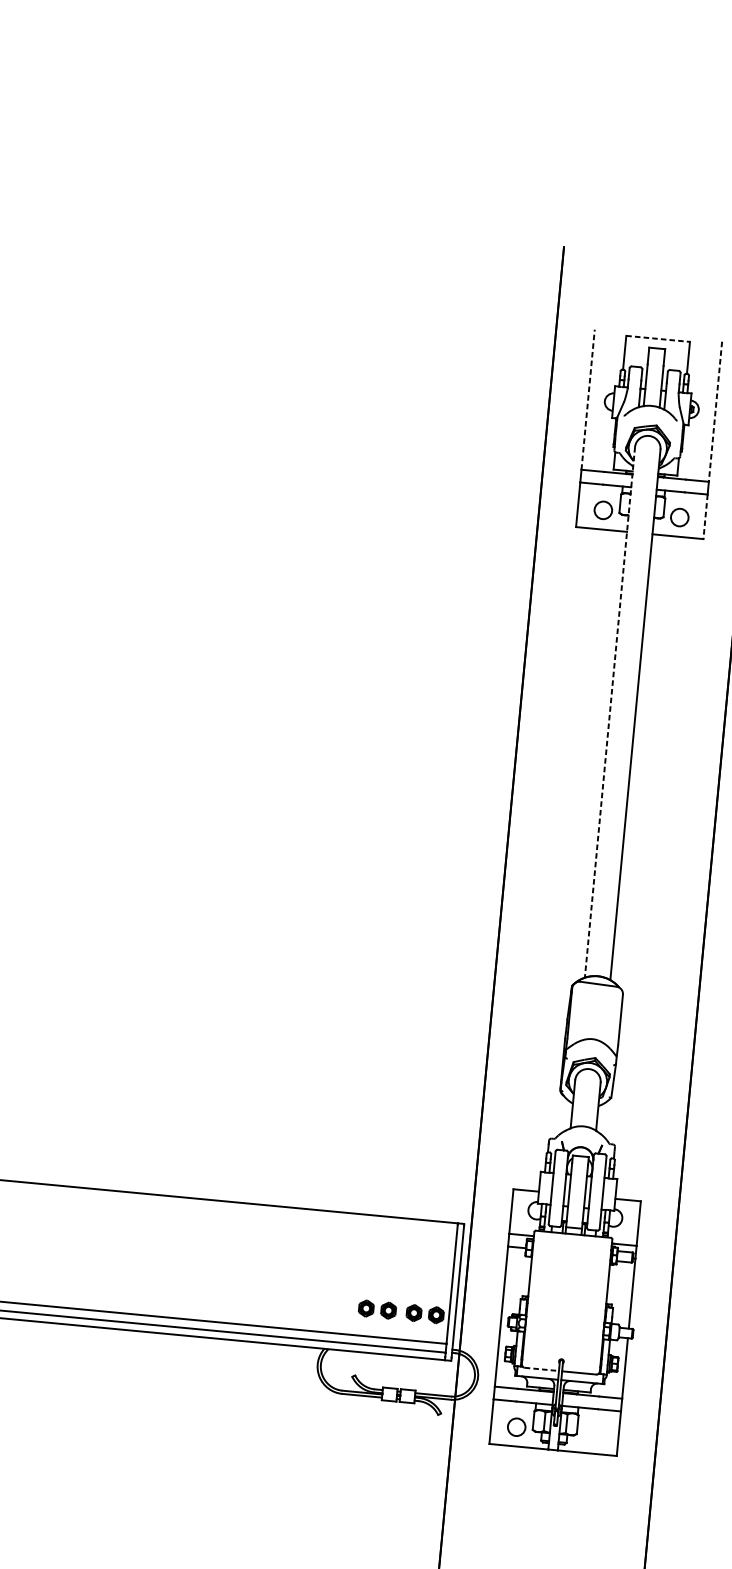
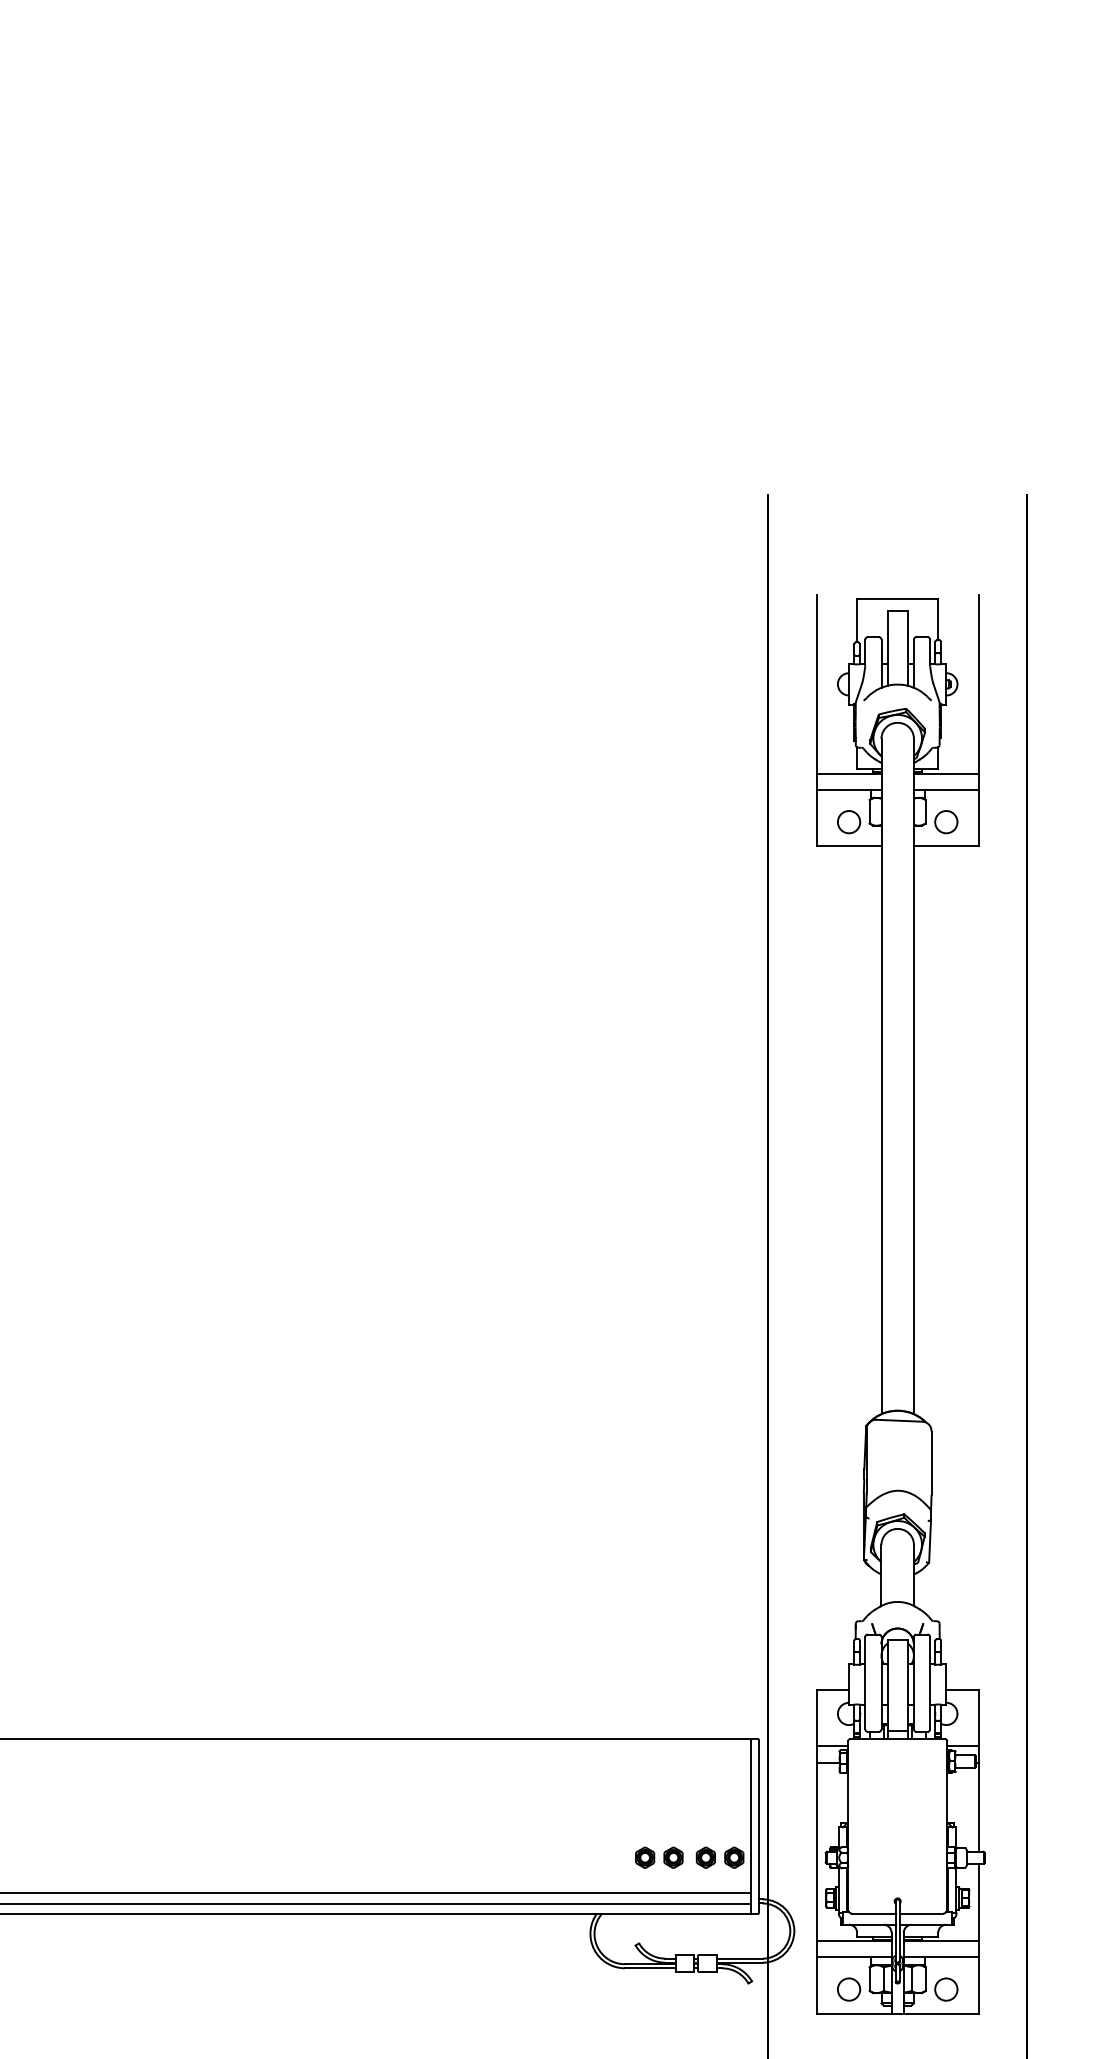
line: (657, 339) -> (897, 599), dashed -> solid
line: (588, 399) -> (816, 683), dashed -> solid
line: (715, 411) -> (978, 684), dashed -> solid
line: (705, 517) -> (978, 818), dashed -> solid
line: (609, 712) -> (881, 1076), dashed -> solid
line: (541, 1369) -> (873, 1913), dashed -> solid
circle: (593, 1434) -> (946, 1989), added

